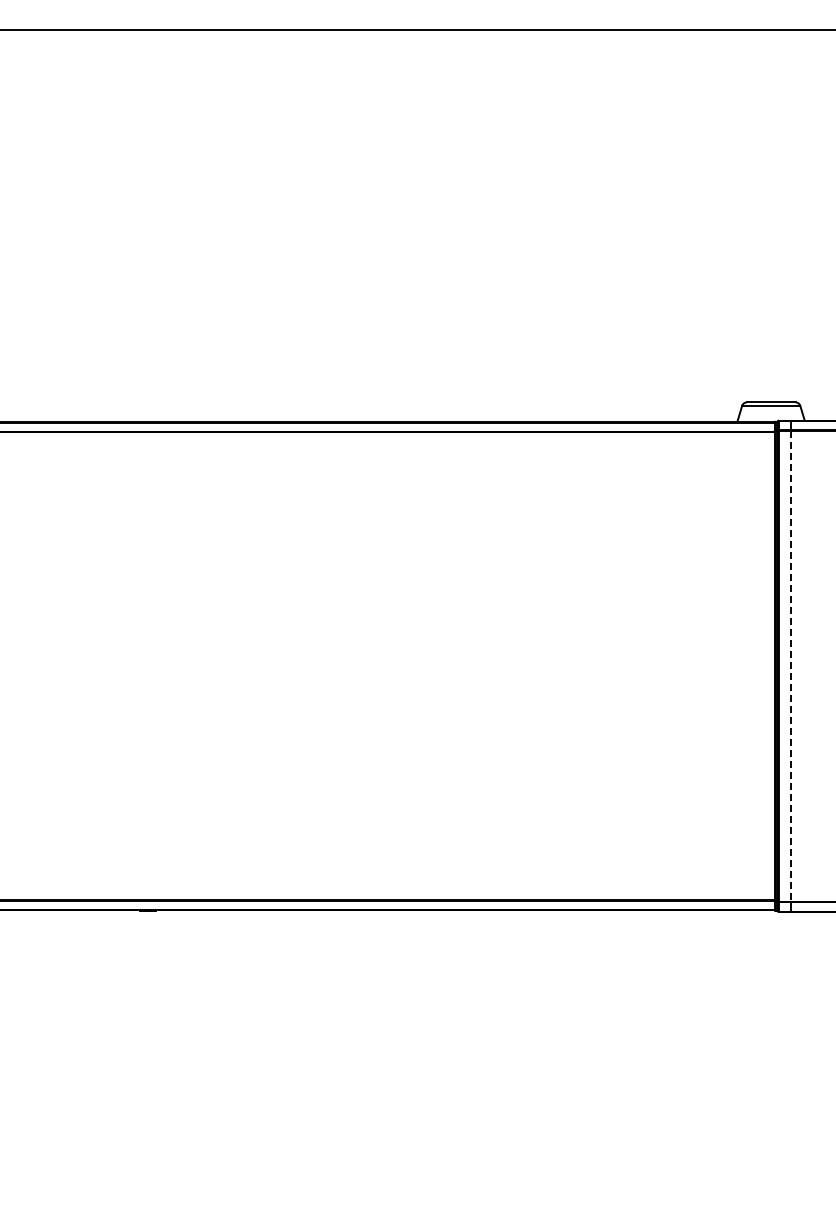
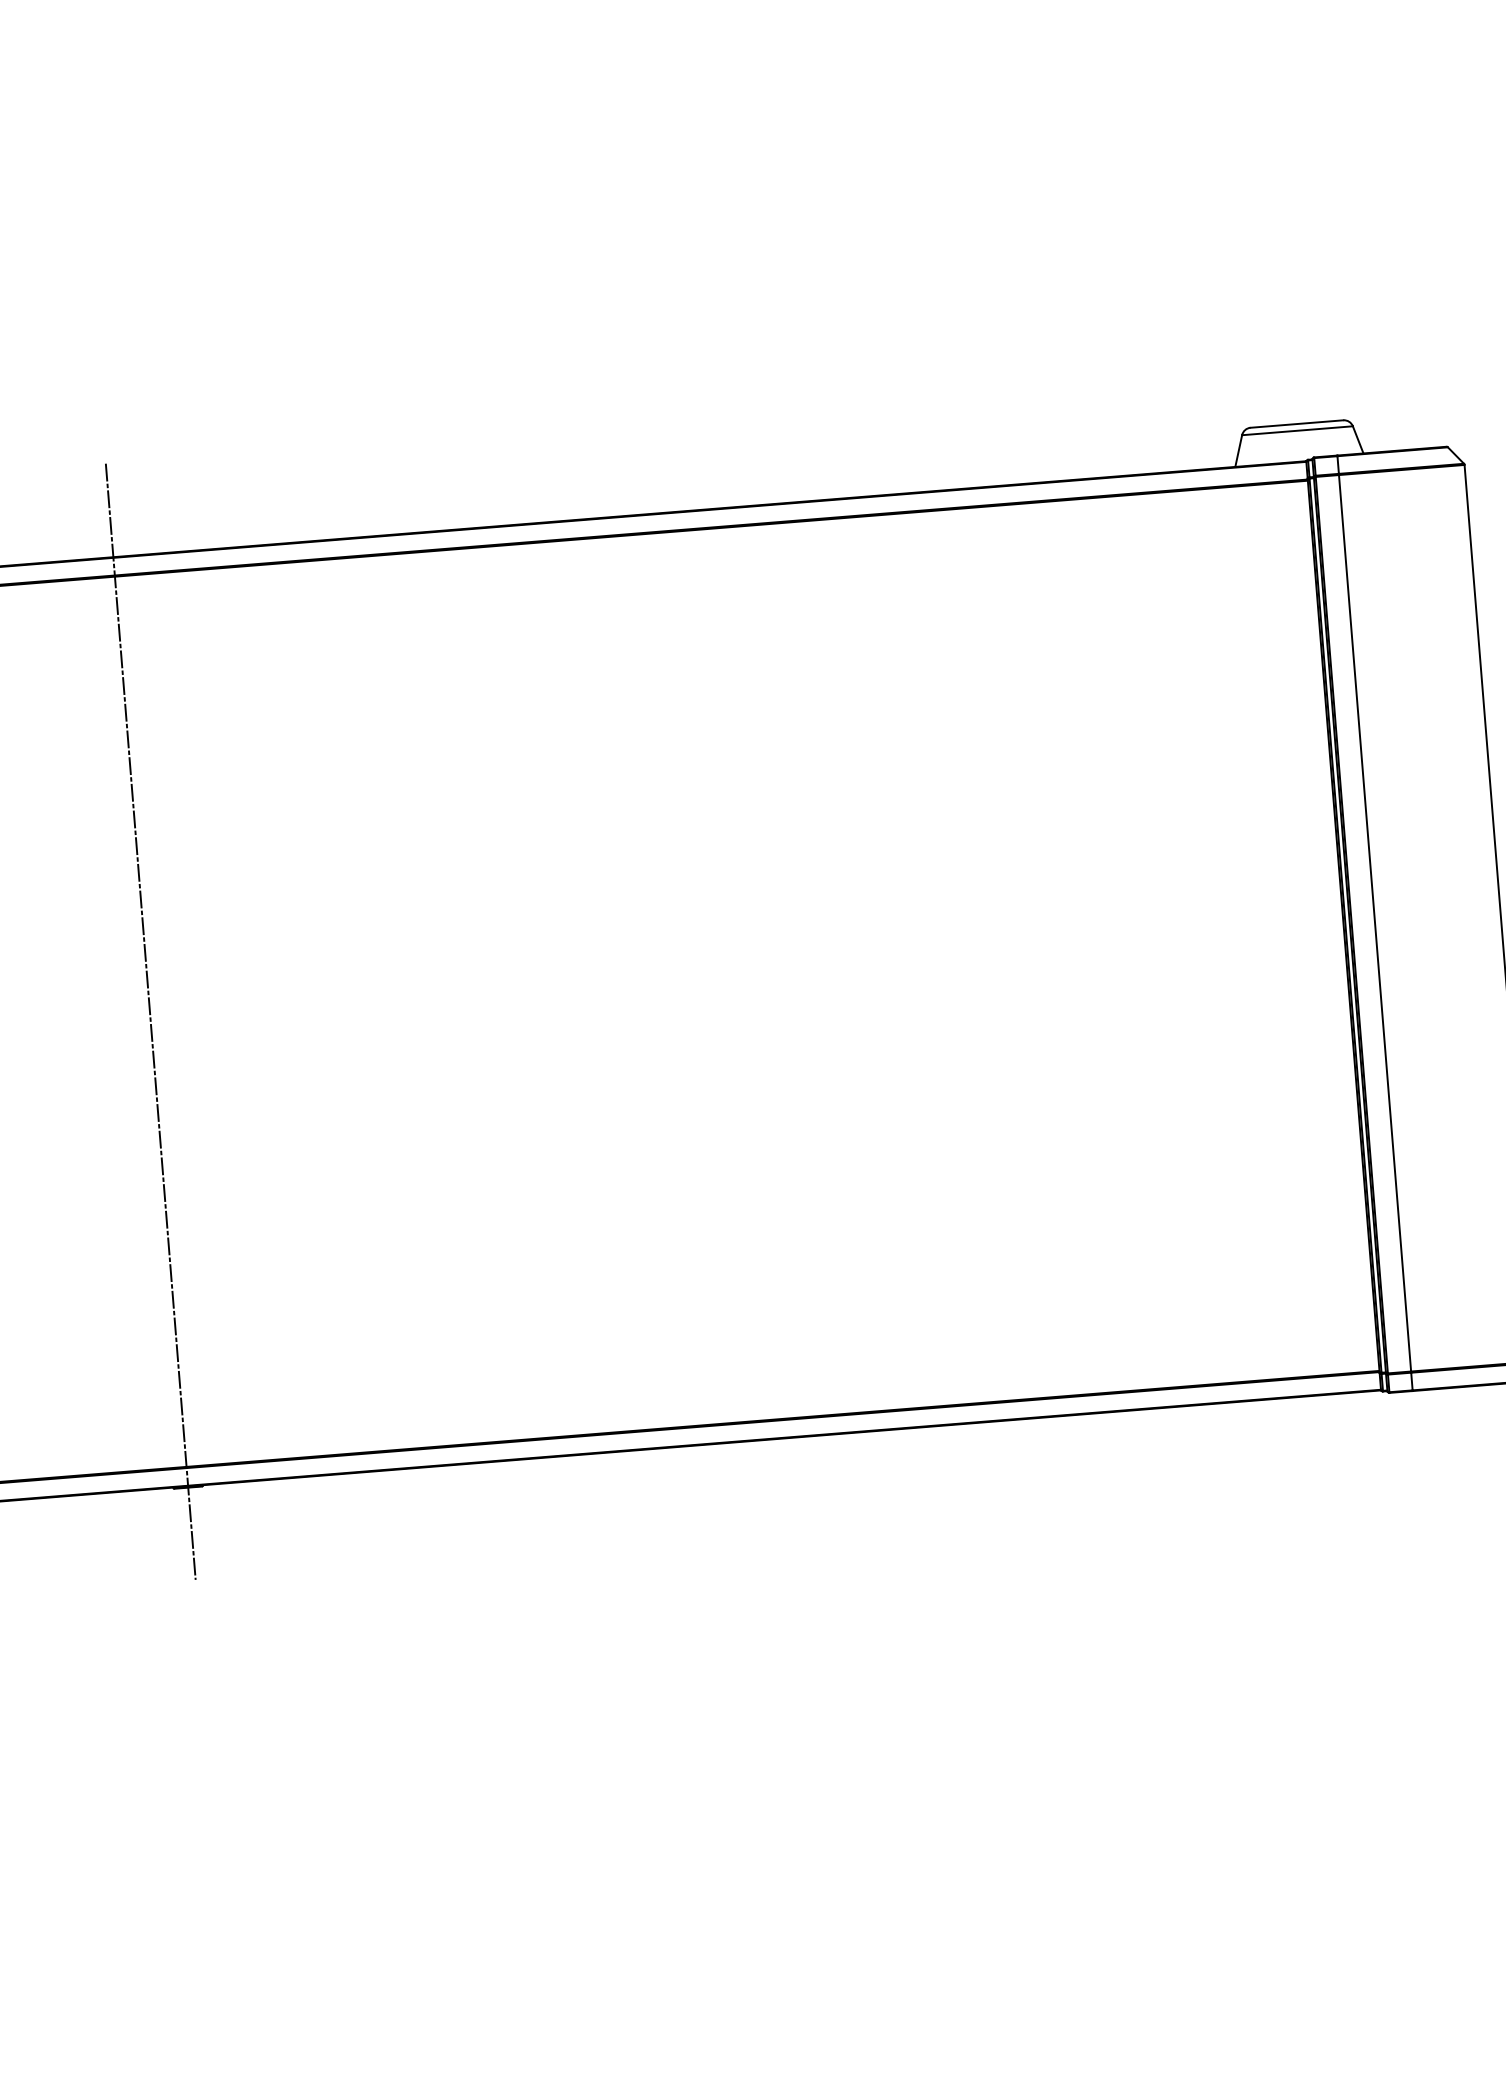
line: (147, 666) -> (149, 1022), added
line: (791, 666) -> (1376, 923), dashed -> solid

